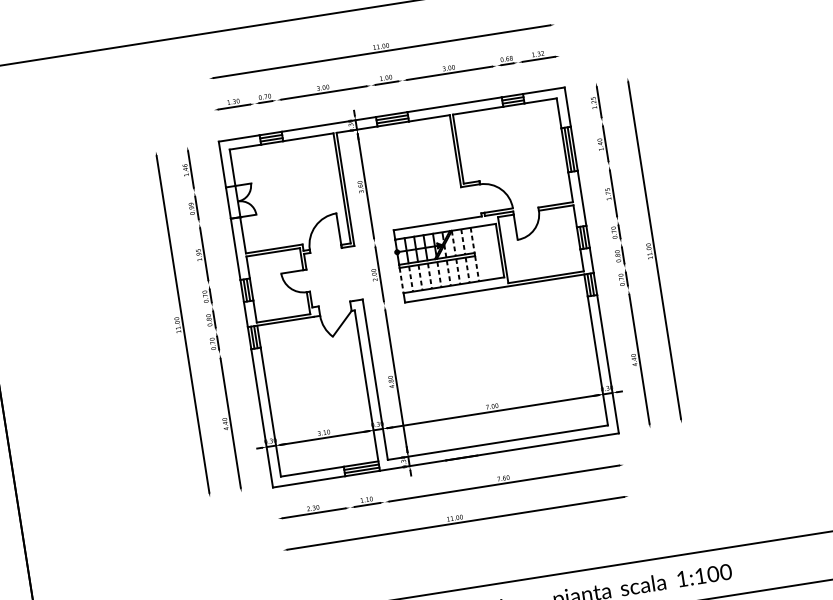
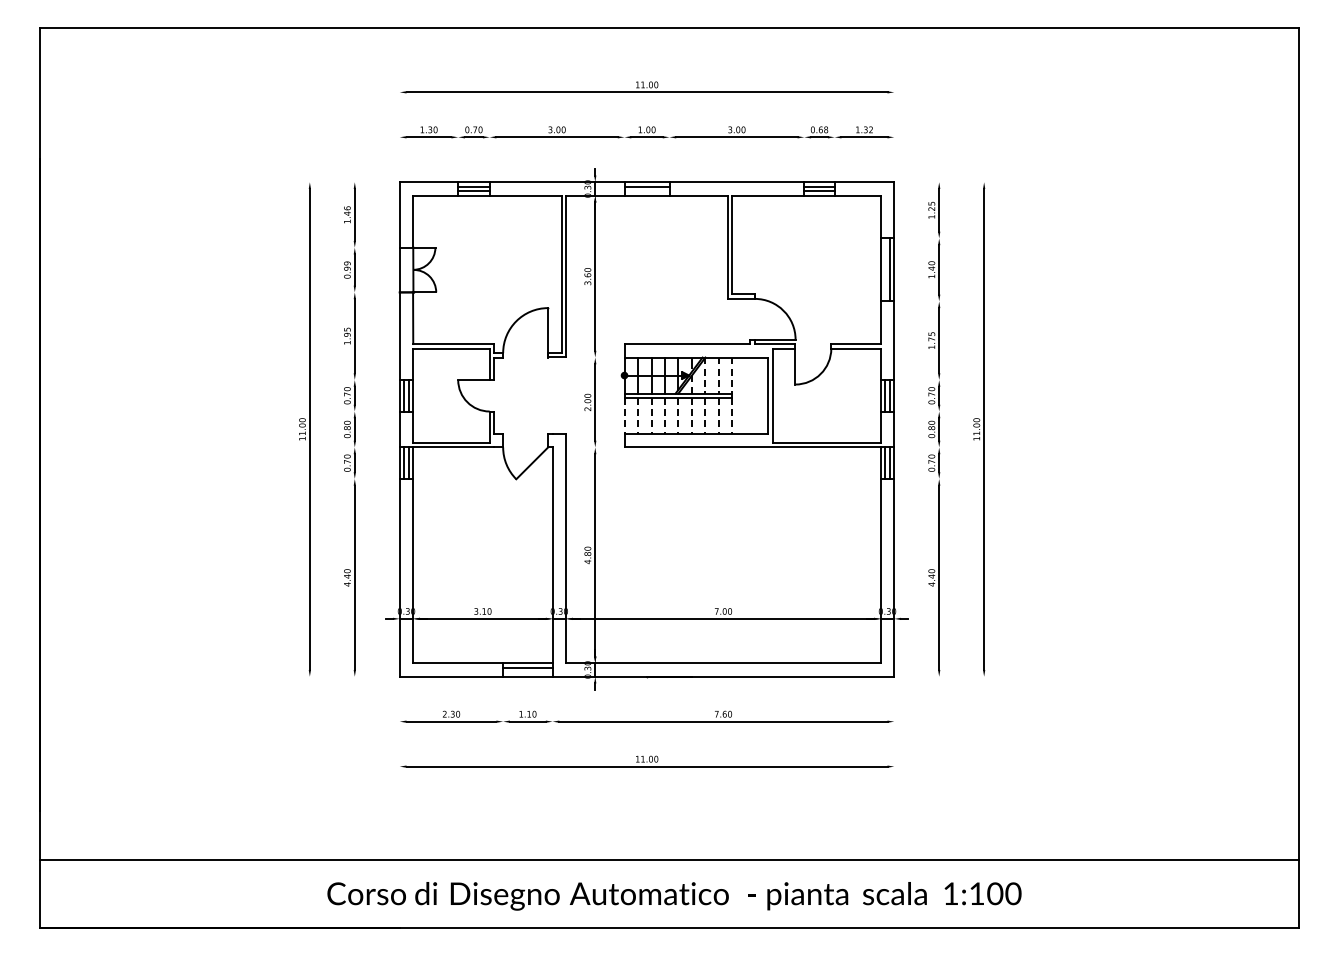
line: (392, 121) -> (646, 191), removed
line: (568, 149) -> (885, 269), removed
line: (361, 470) -> (527, 672), removed

